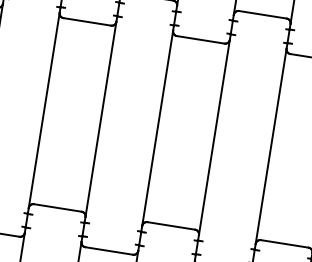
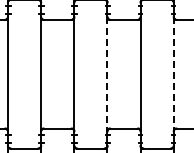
line: (157, 128) -> (107, 74), solid -> dashed
line: (270, 146) -> (173, 74), solid -> dashed

